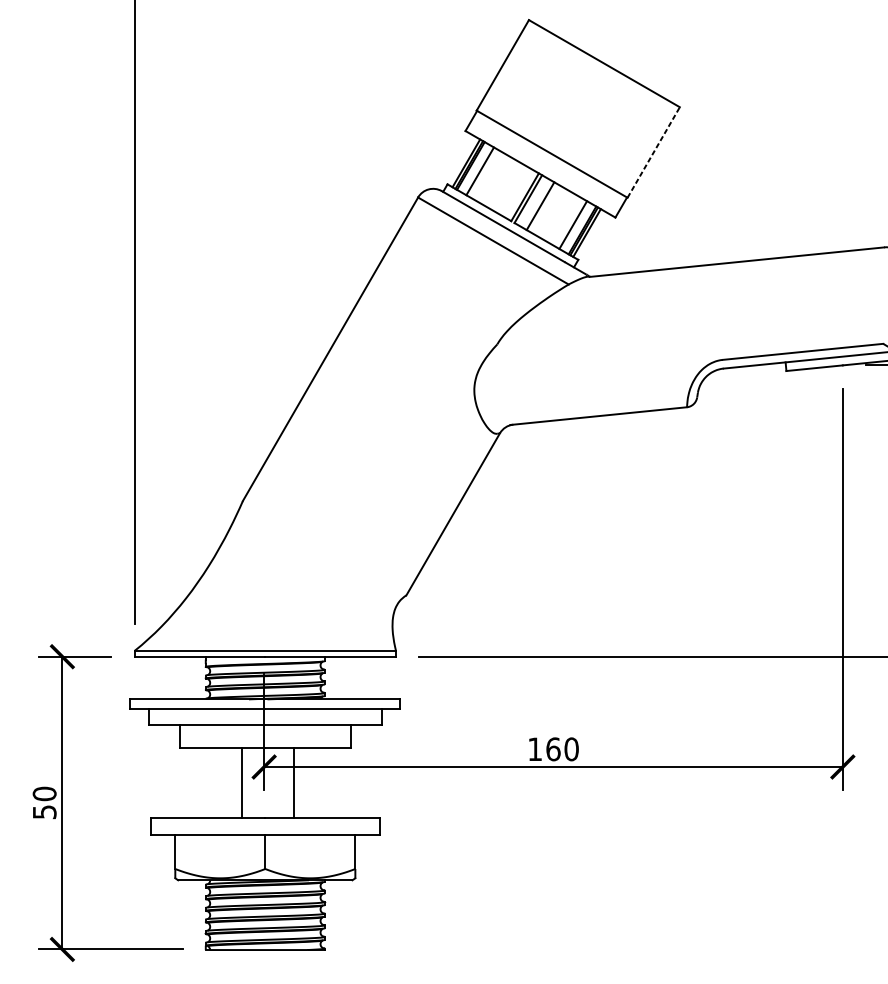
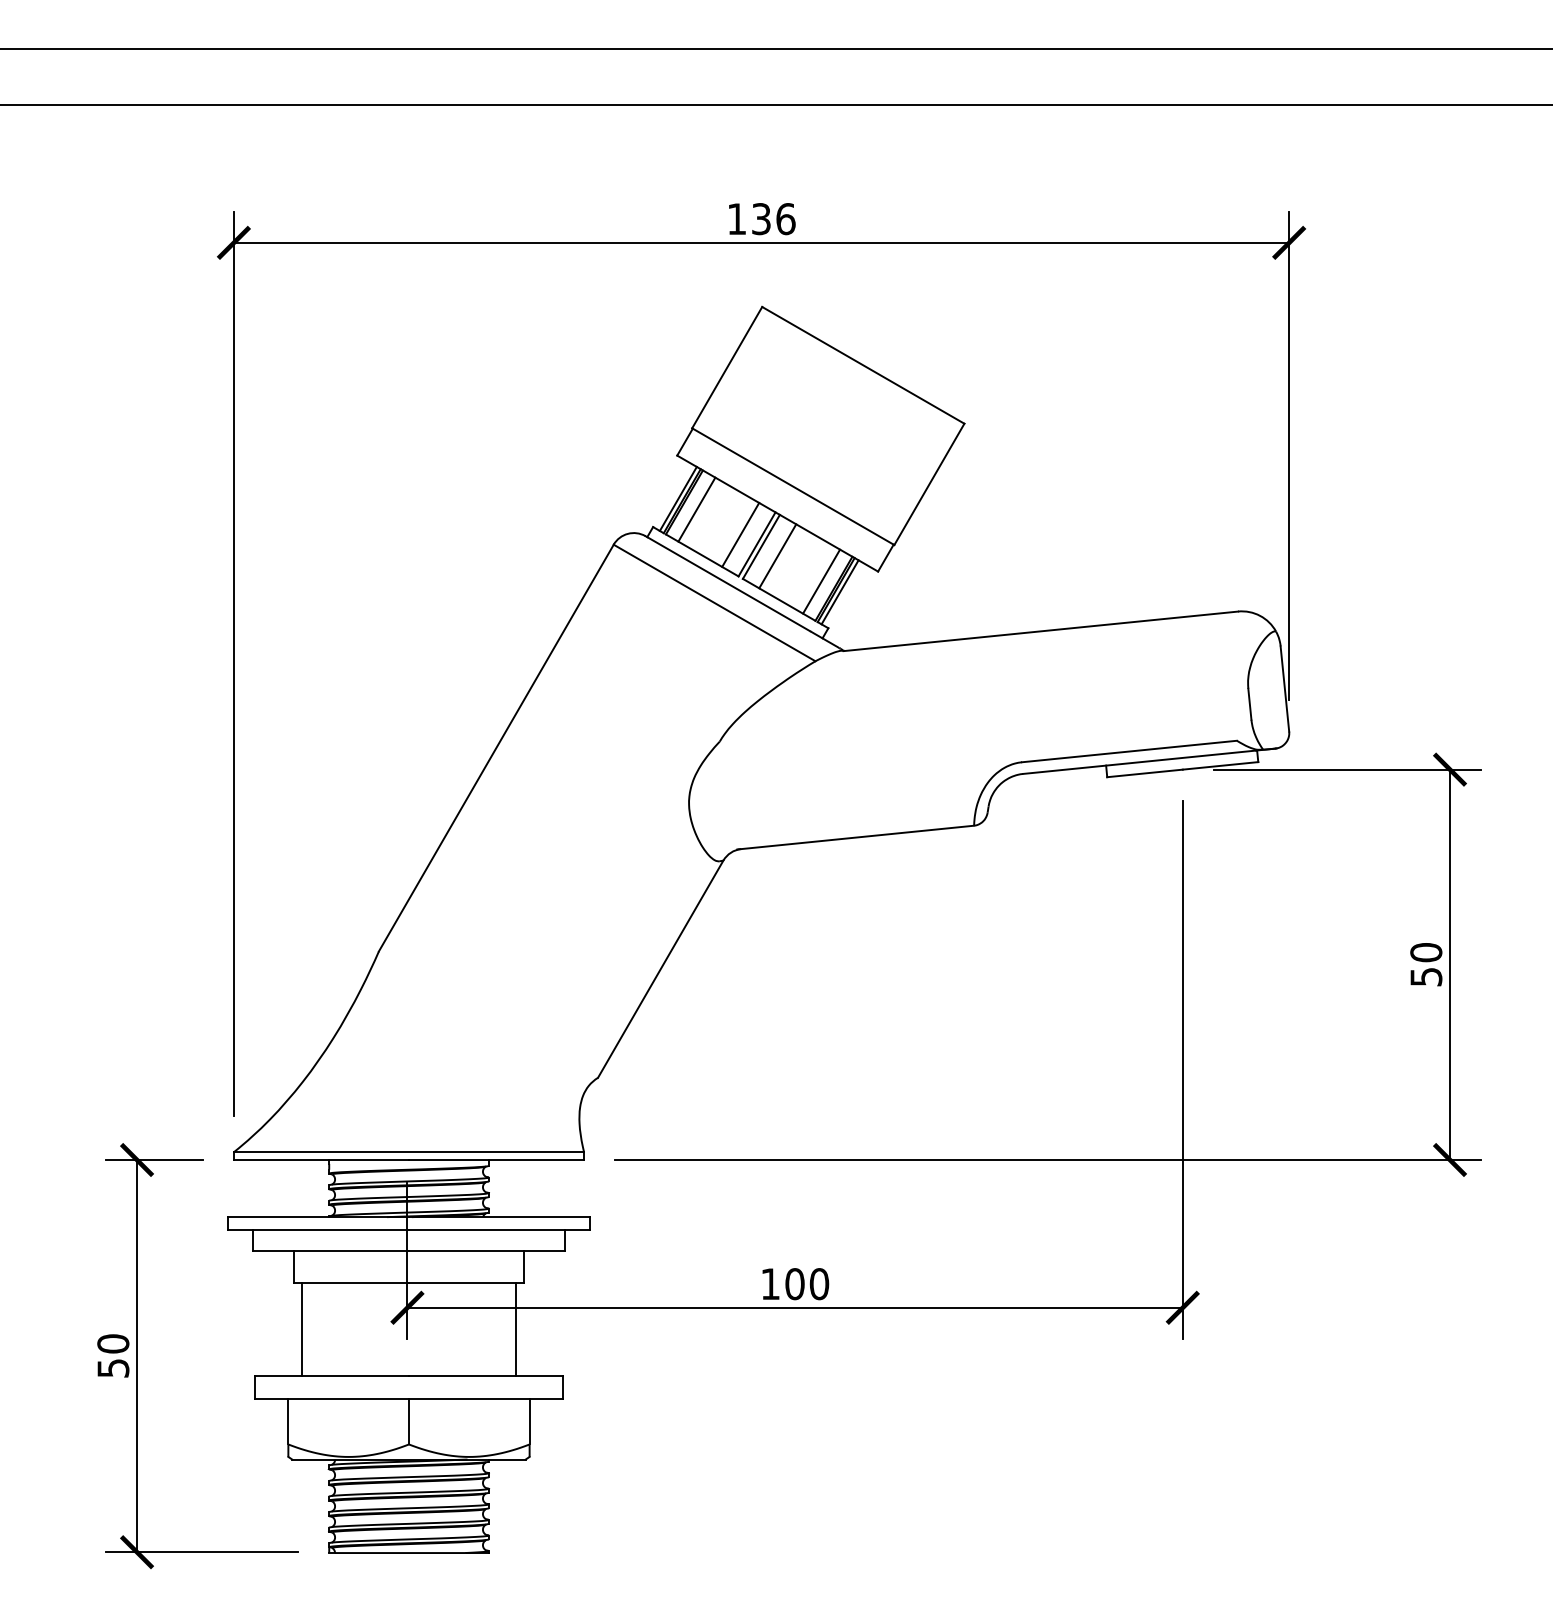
line: (653, 151) -> (929, 483), dashed -> solid
line: (512, 189) -> (740, 534), added
text: (553, 749) -> (794, 1284), 160 -> 100
line: (241, 782) -> (301, 1328), moved
line: (294, 782) -> (516, 1328), moved

